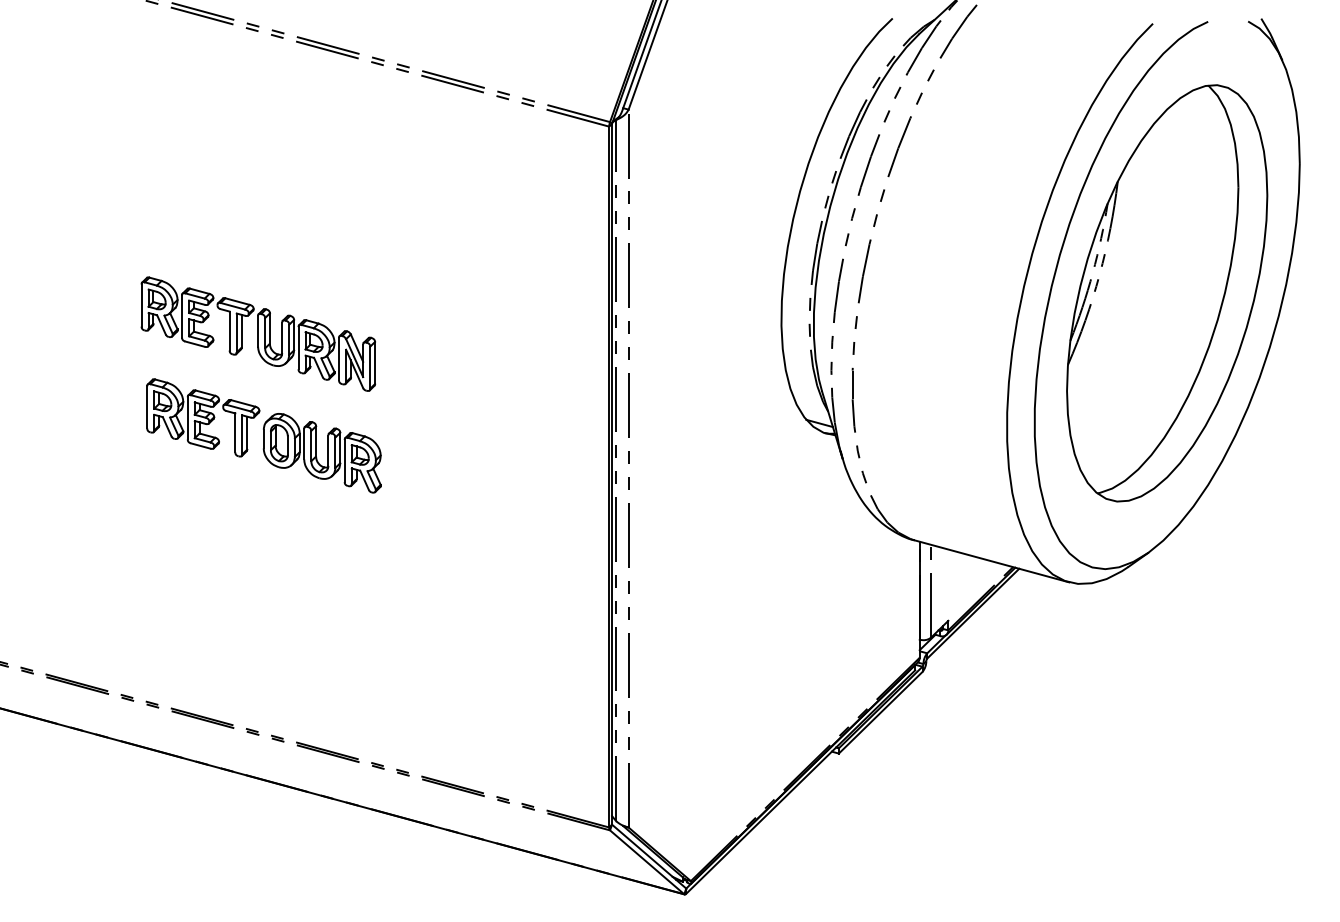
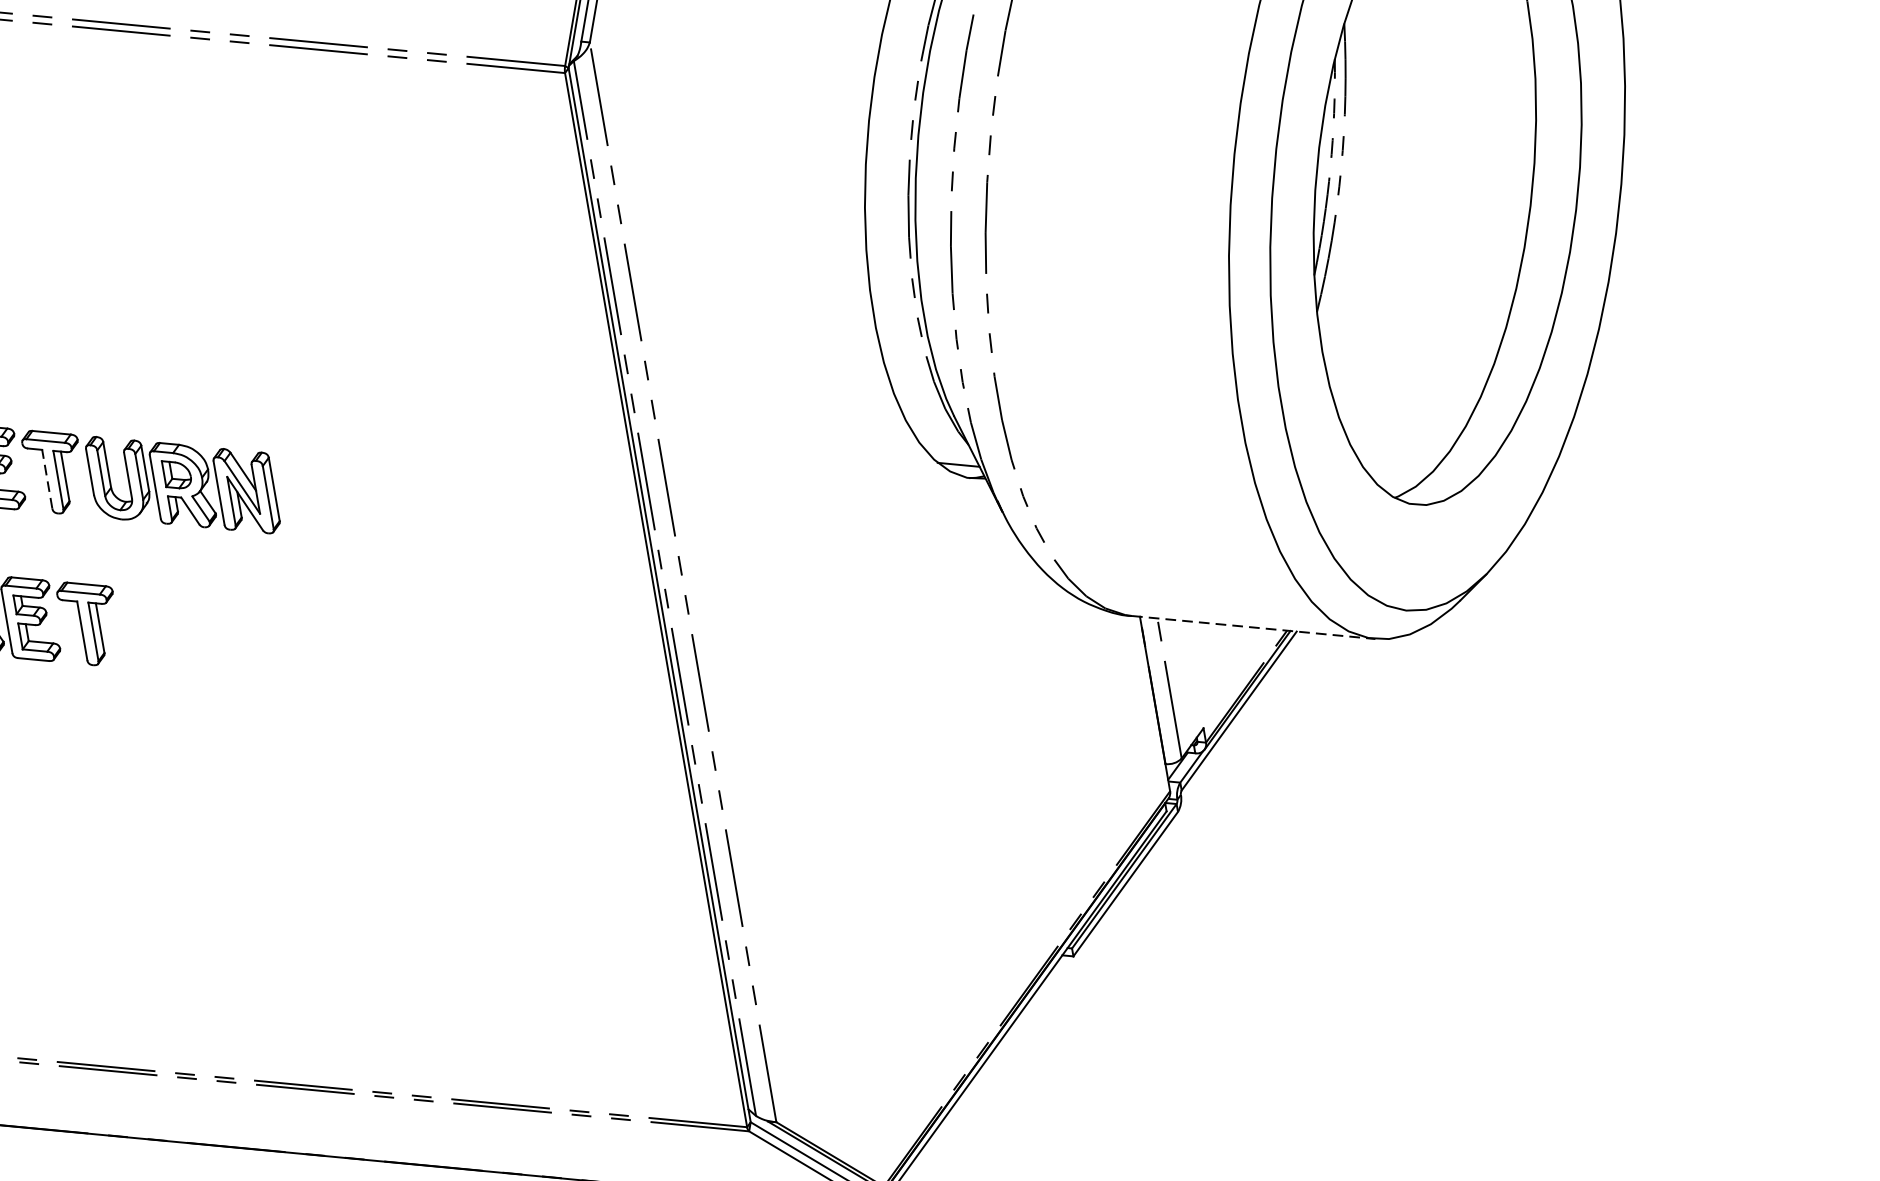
line: (229, 330) -> (46, 478), solid -> dashed
part: (321, 453) -> (217, 639), removed
line: (992, 561) -> (1254, 627), solid -> dashed

